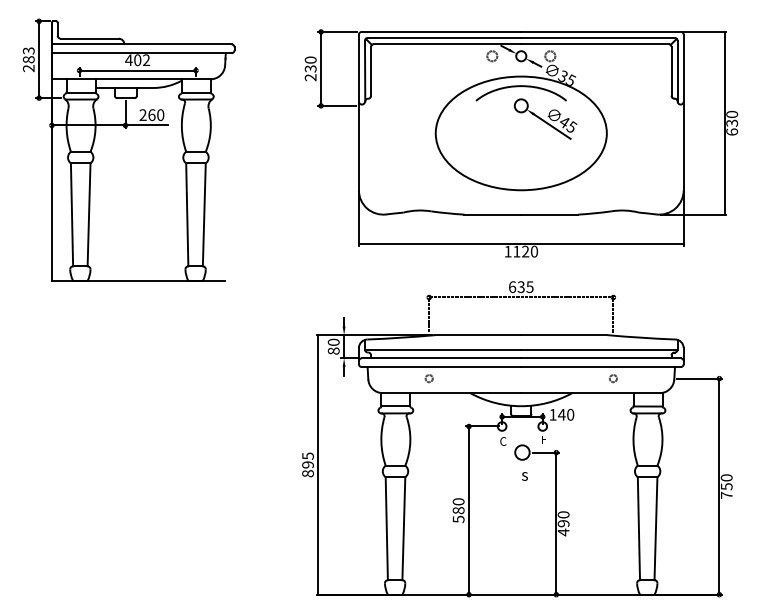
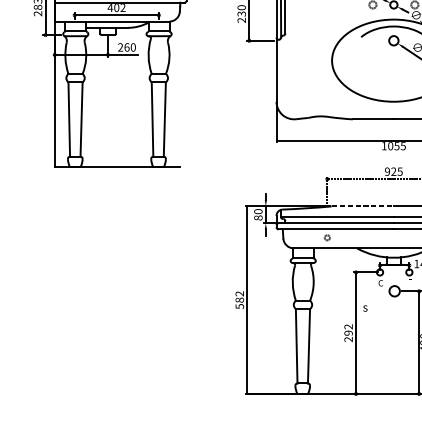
text: (525, 251) -> (396, 145), 1120 -> 1055
text: (516, 287) -> (390, 172), 635 -> 925
line: (478, 335) -> (362, 206), solid -> dashed
text: (307, 464) -> (239, 299), 895 -> 582
text: (524, 476) -> (365, 308), moved
text: (458, 510) -> (348, 333), 580 -> 292

